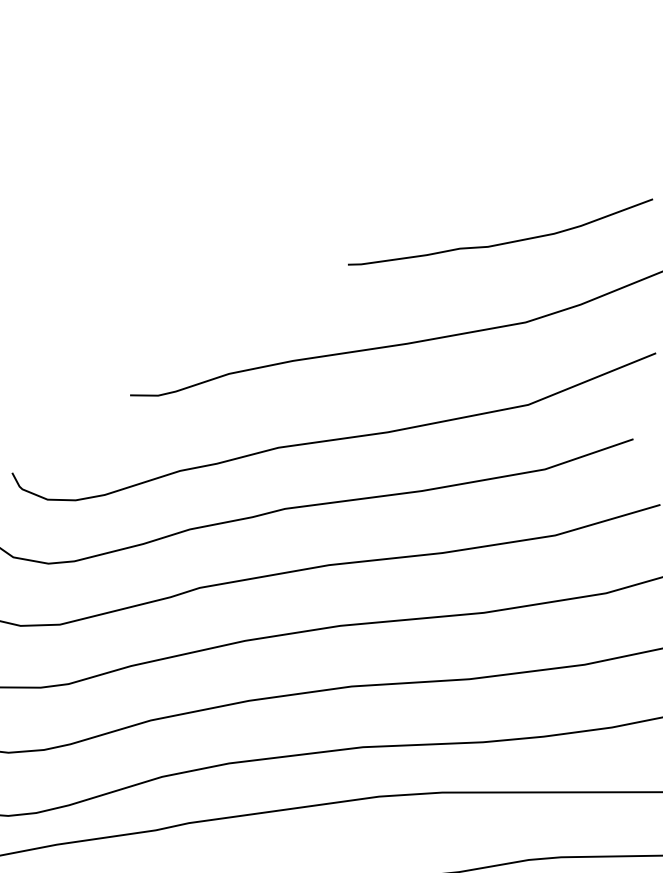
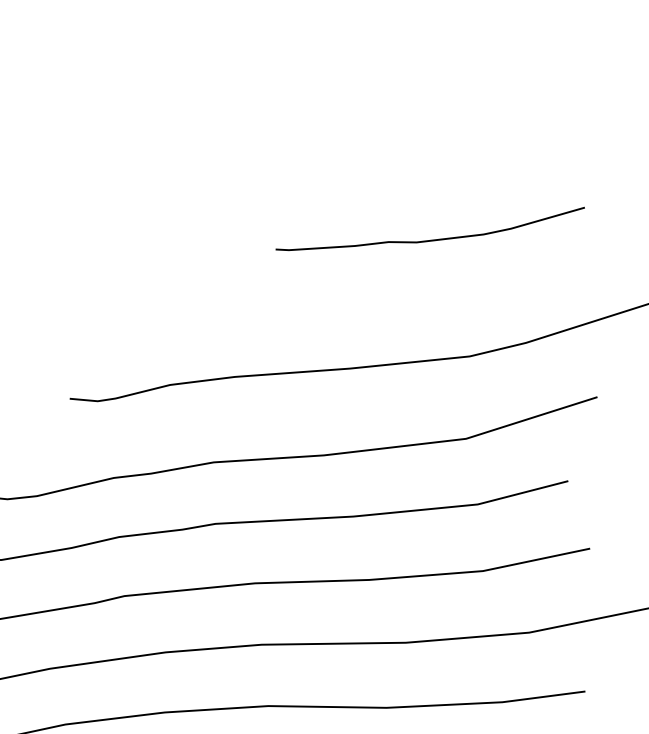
curve: (503, 242) -> (432, 239), moved

